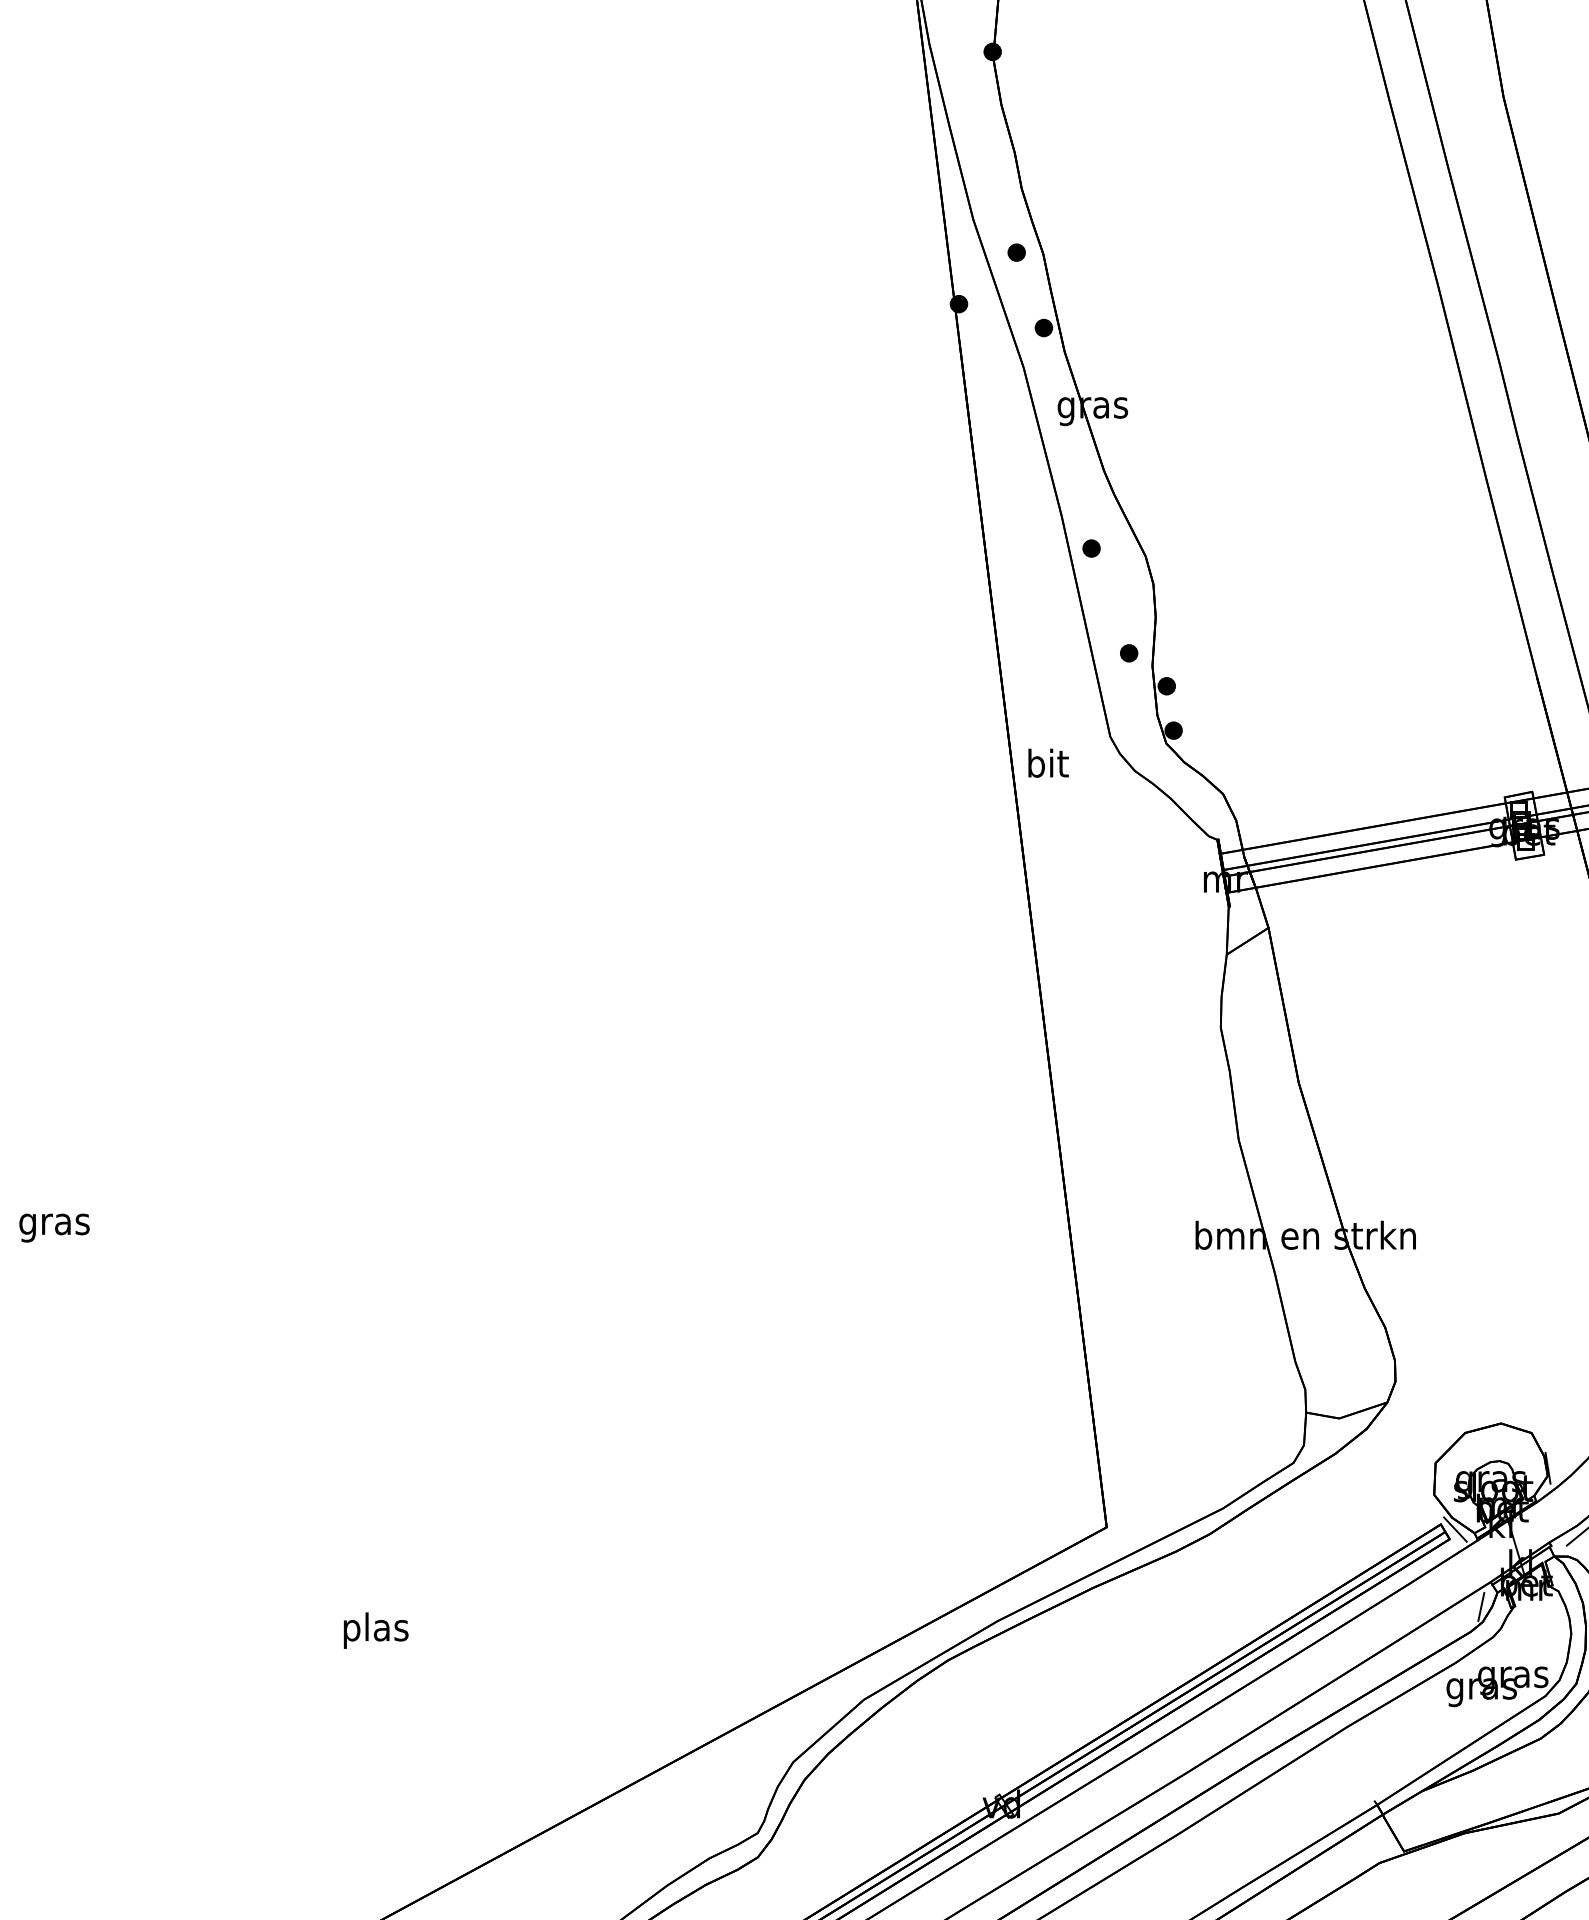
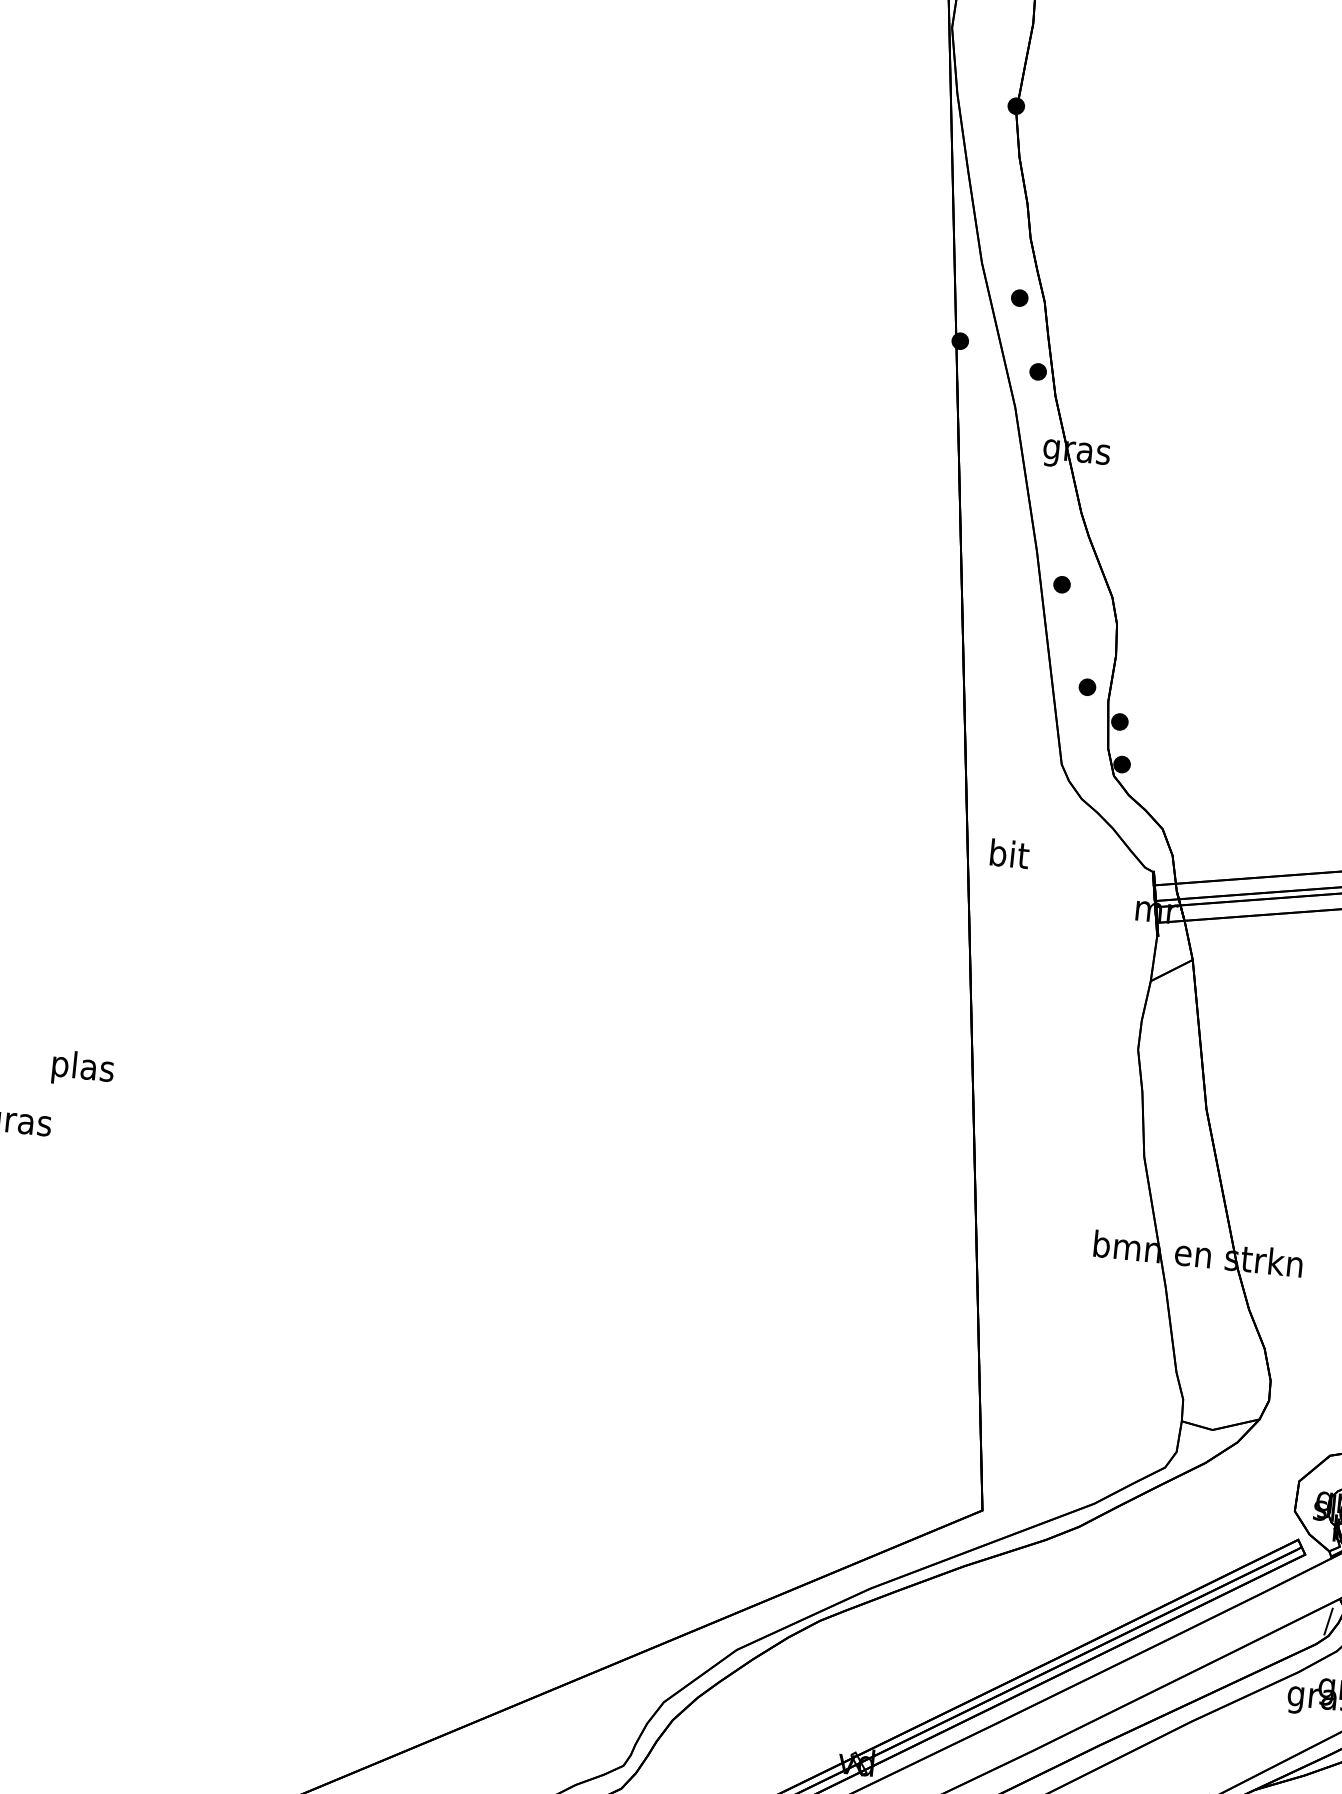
text: (1048, 762) -> (1009, 853), moved
line: (1455, 1529) -> (1311, 1545), removed
text: (375, 1630) -> (82, 1069), moved

